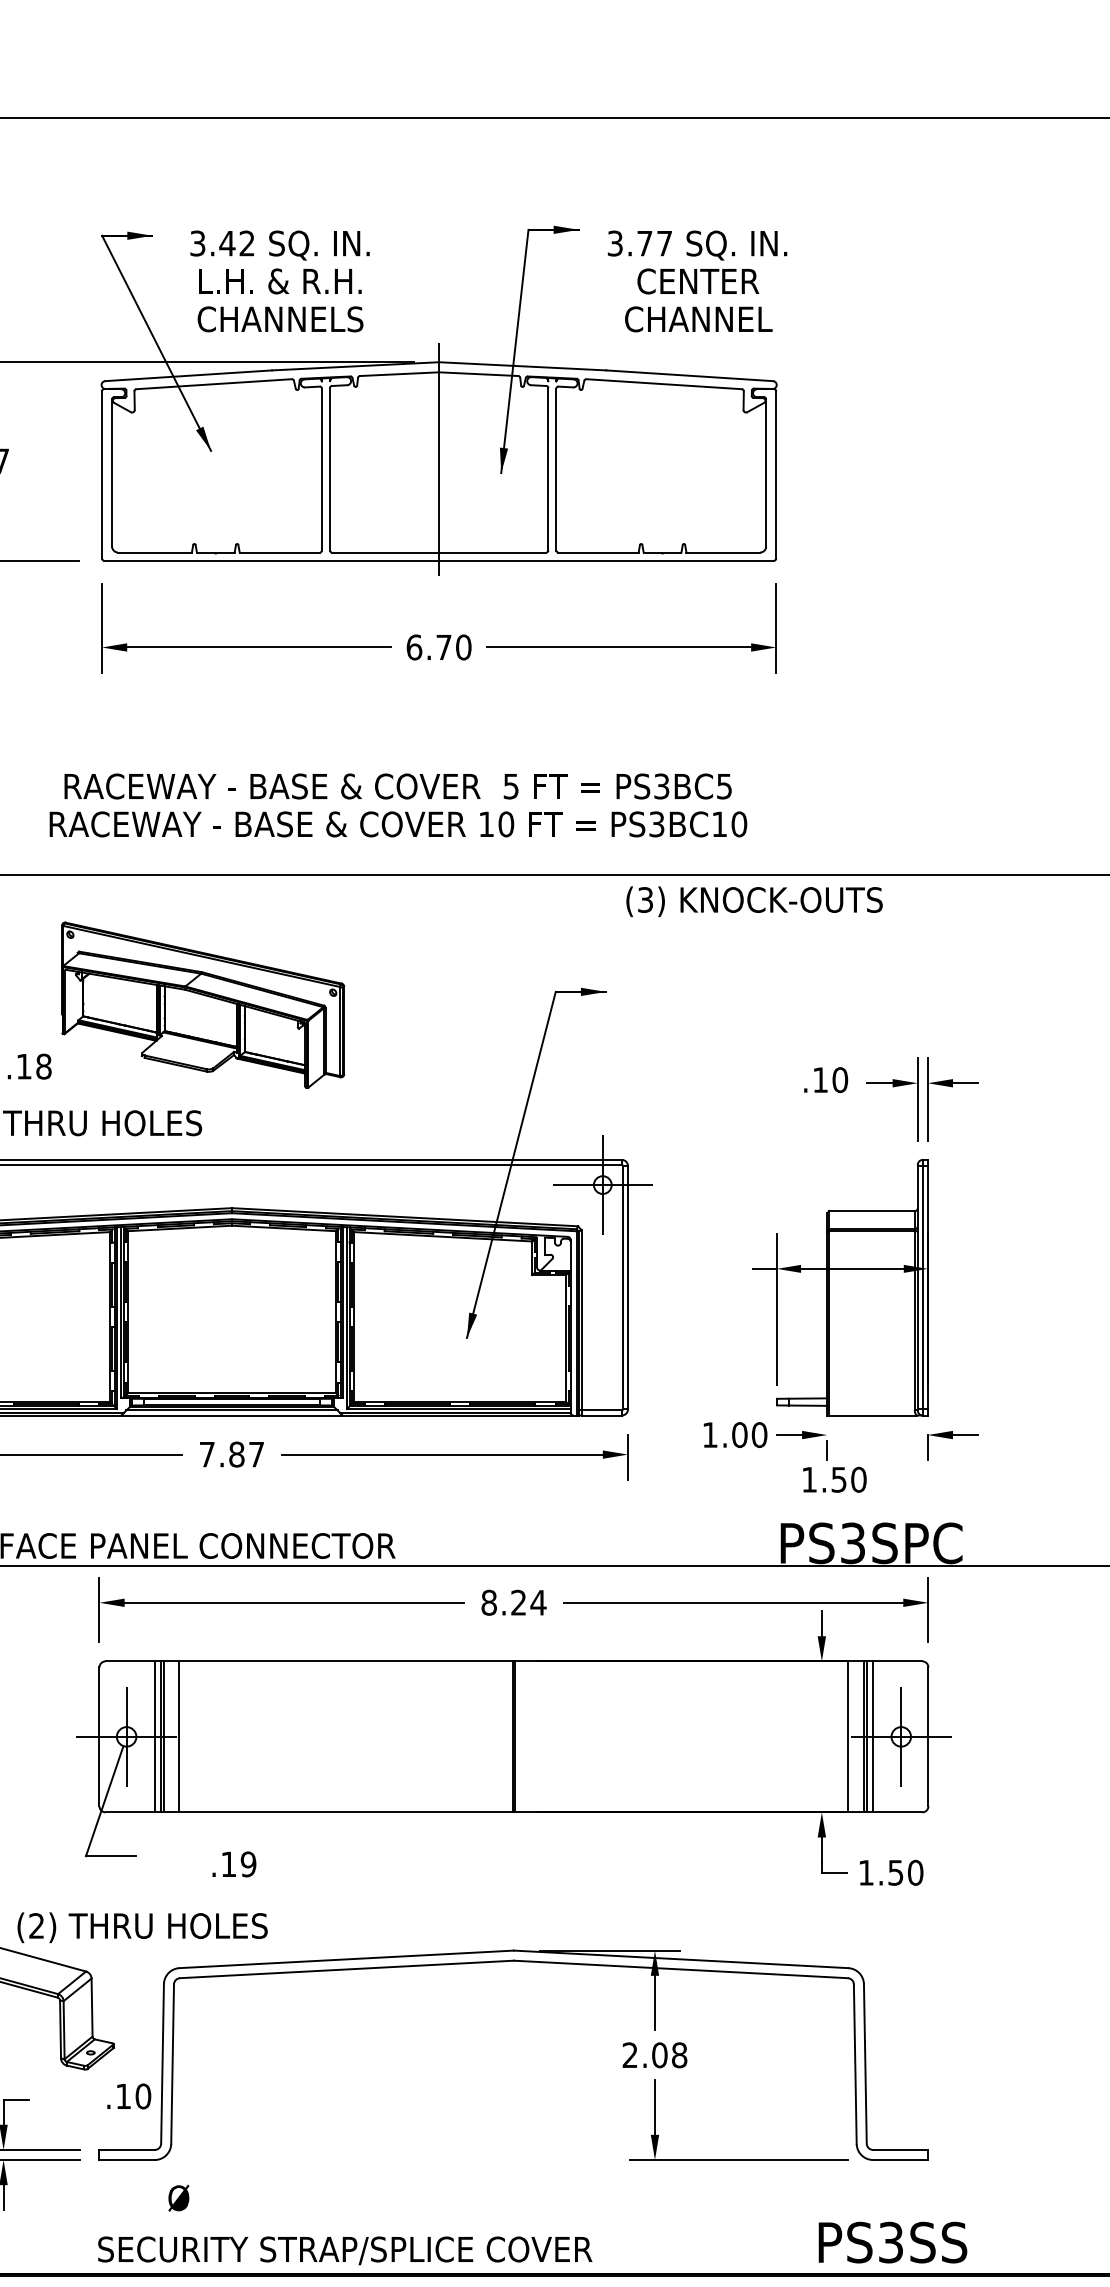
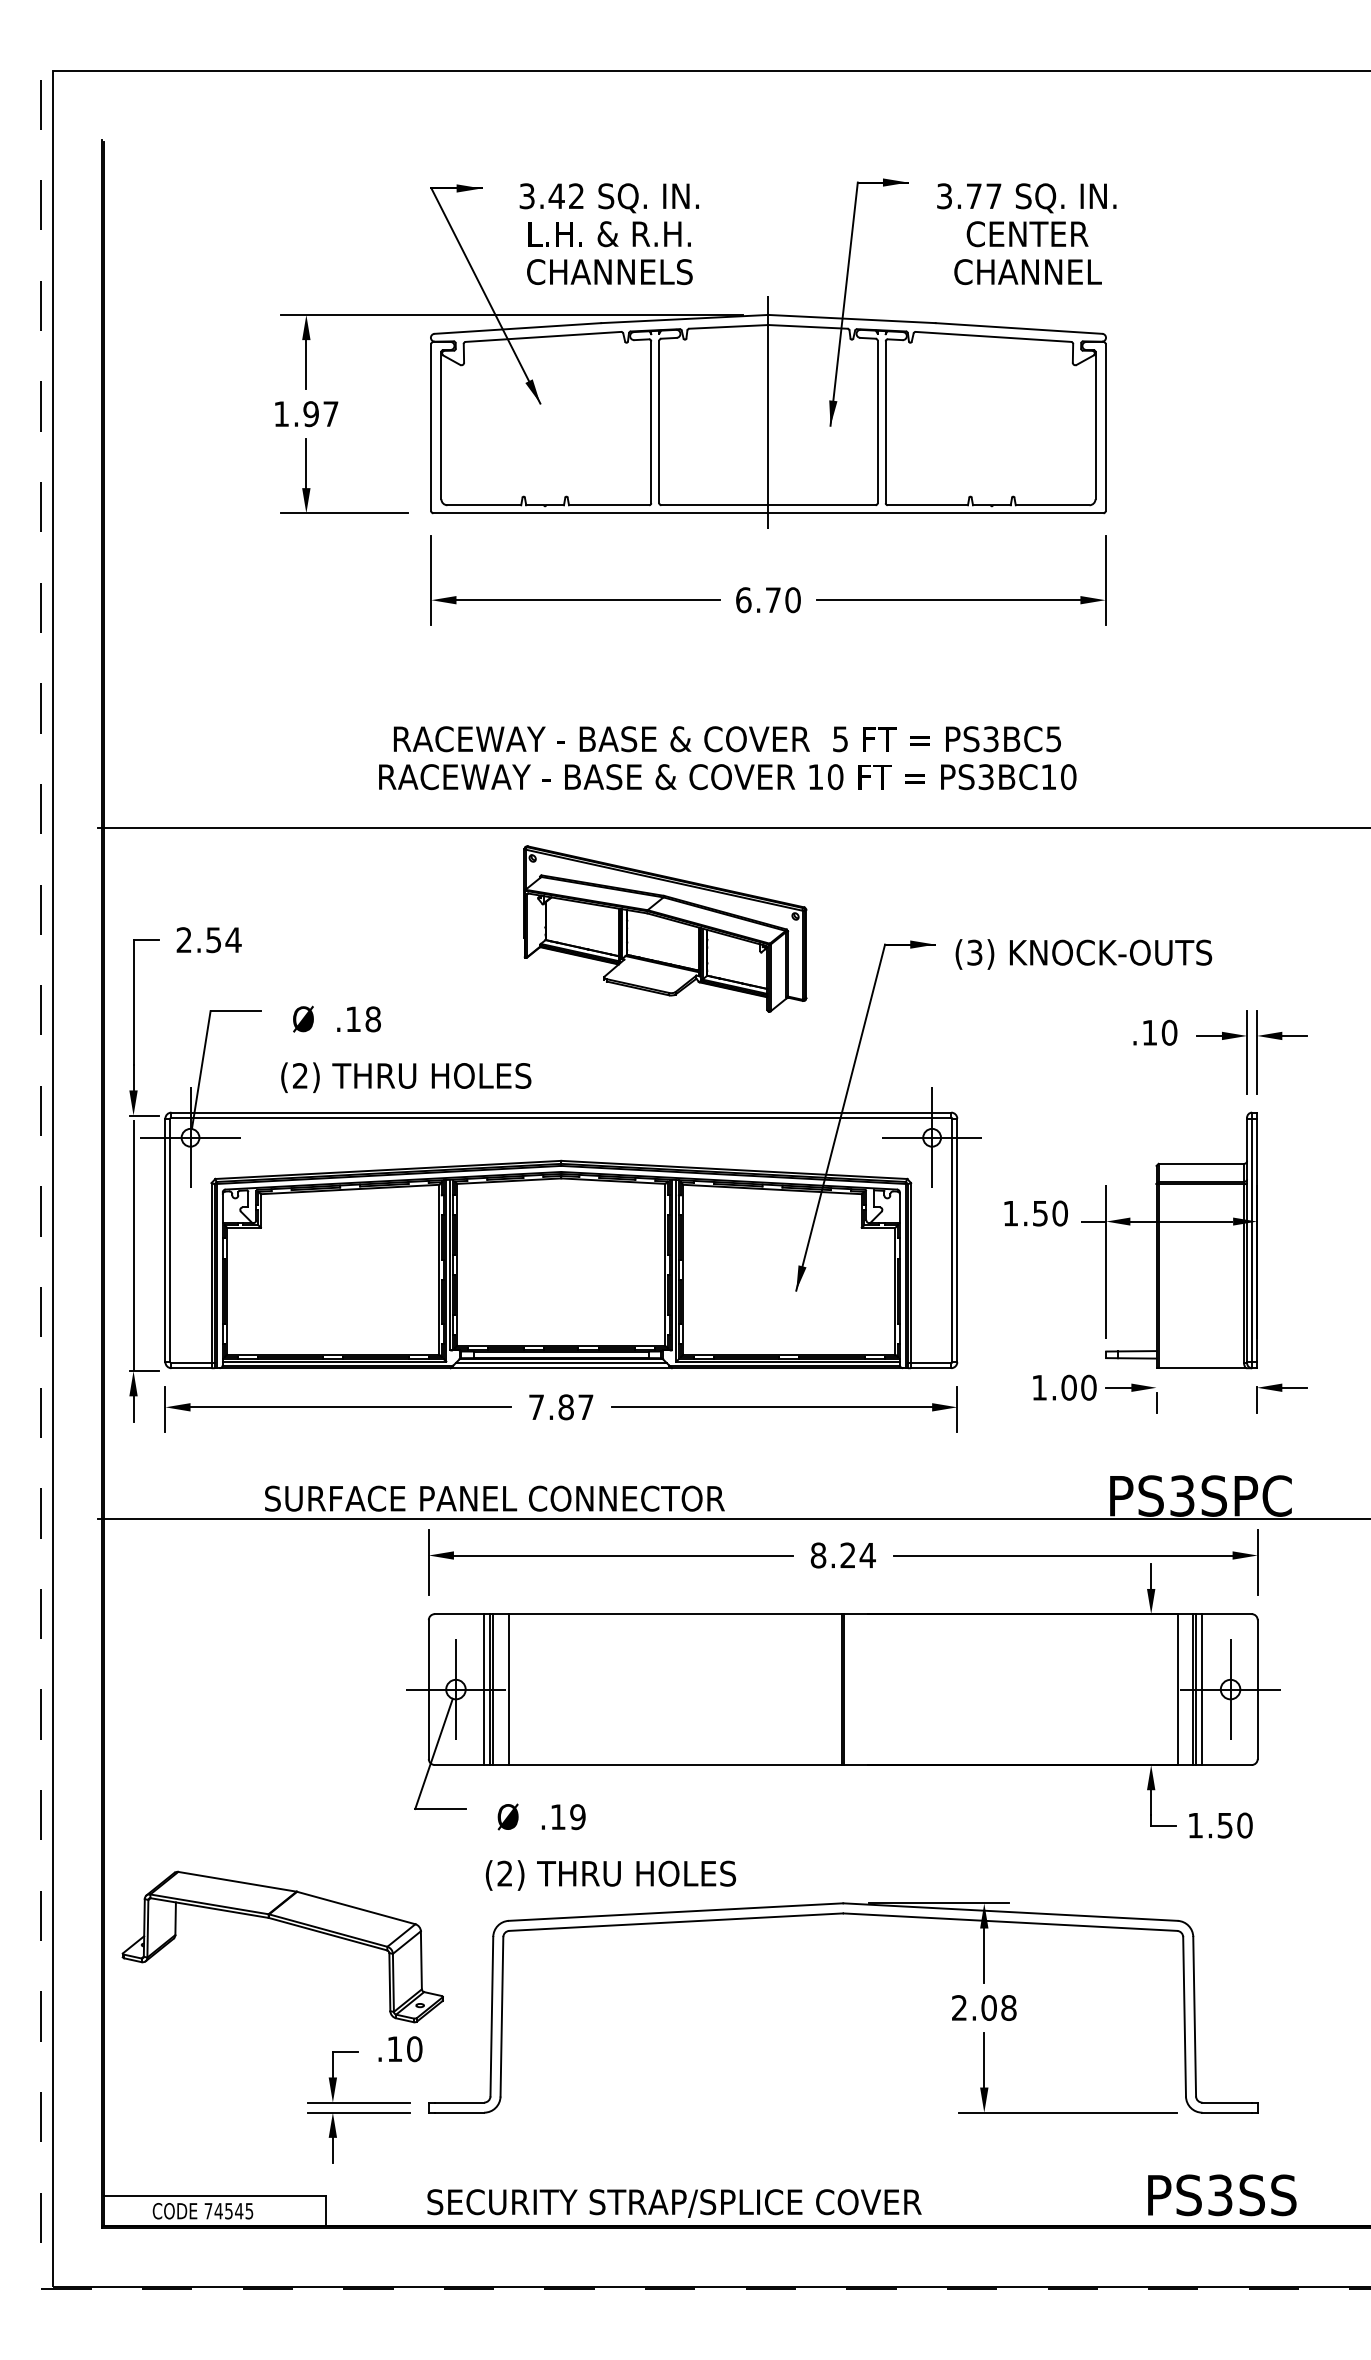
text: (754, 901) -> (1083, 954), moved
part: (203, 1004) -> (665, 928), moved
text: (834, 1479) -> (1035, 1213), moved
text: (142, 1927) -> (610, 1875), moved
text: (129, 2096) -> (400, 2049), moved
text: (178, 2197) -> (507, 1816), moved

